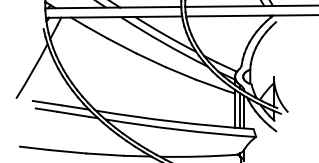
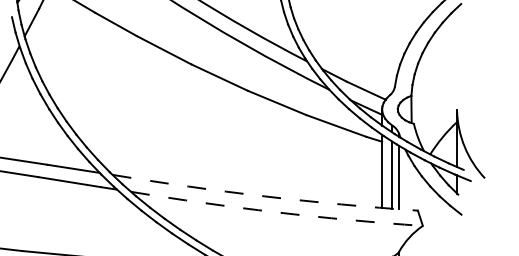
arc: (174, 121) -> (264, 195), solid -> dashed
arc: (180, 130) -> (276, 213), solid -> dashed

